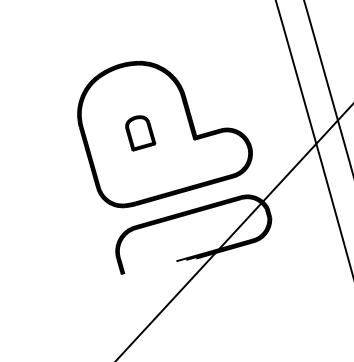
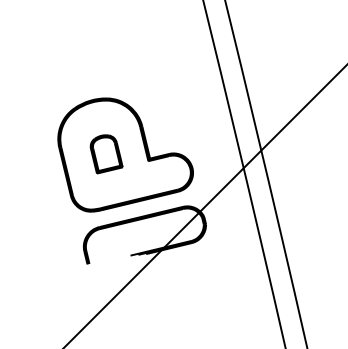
part: (140, 133) -> (106, 154), size x1.43

